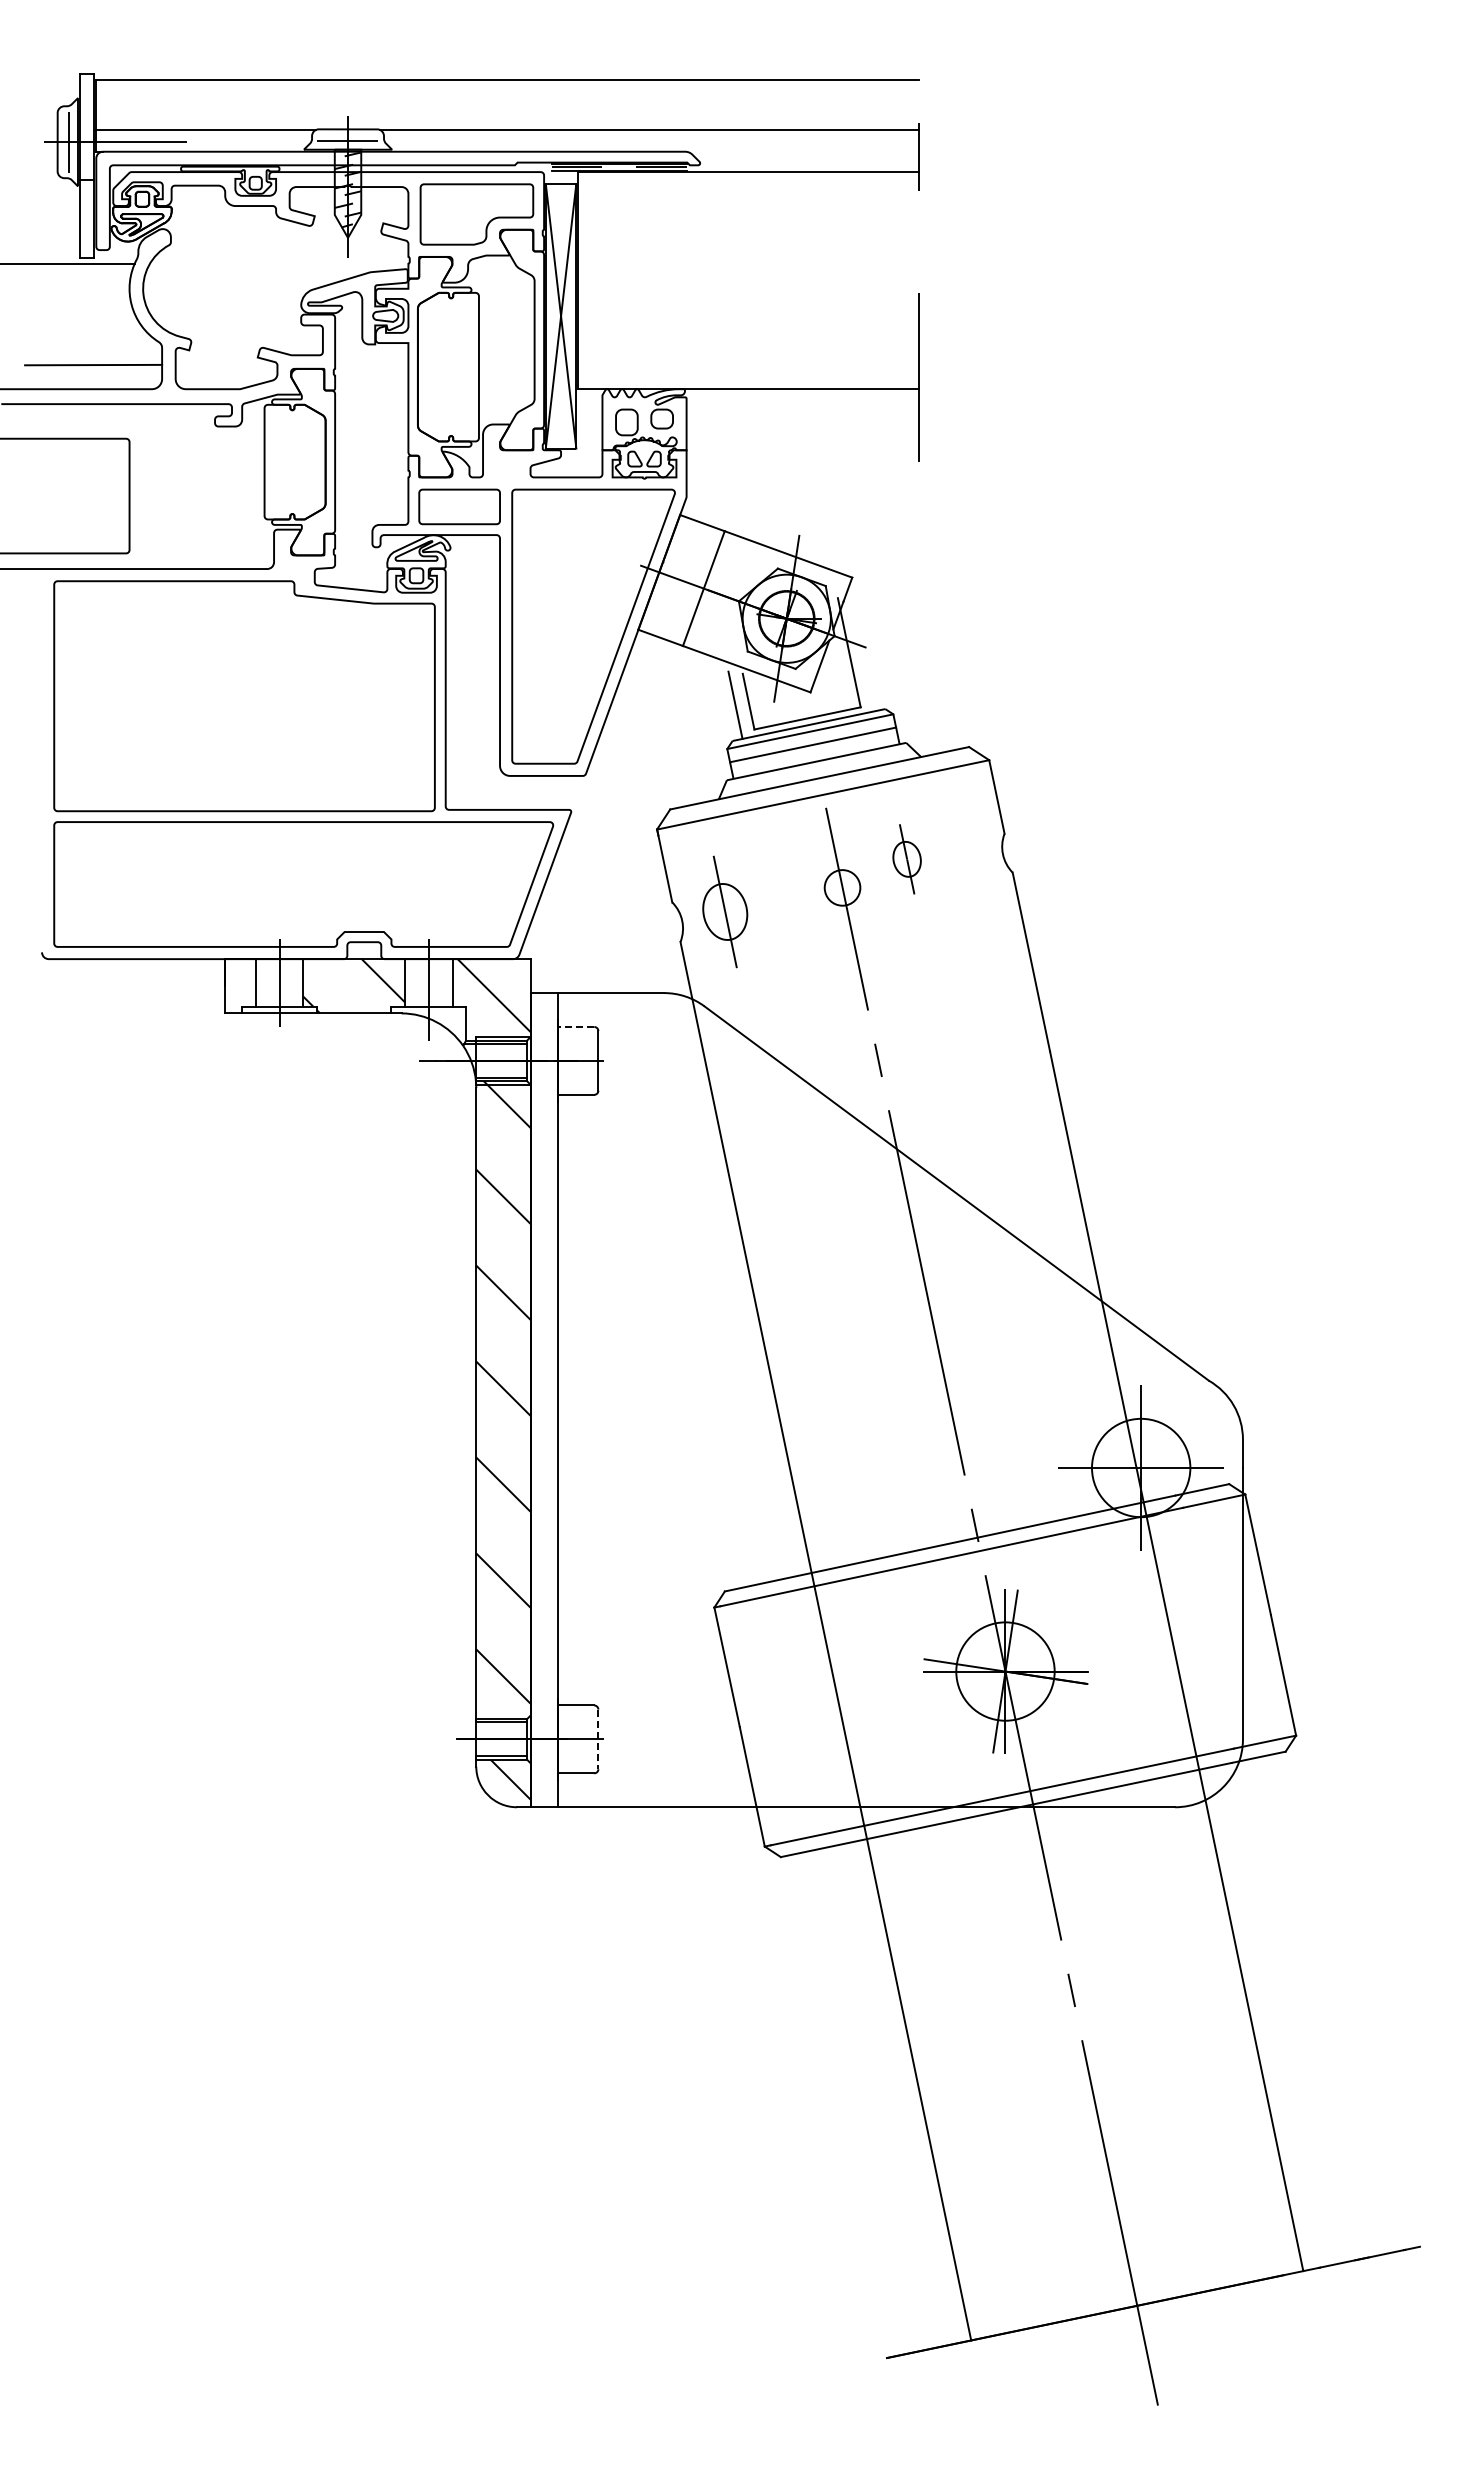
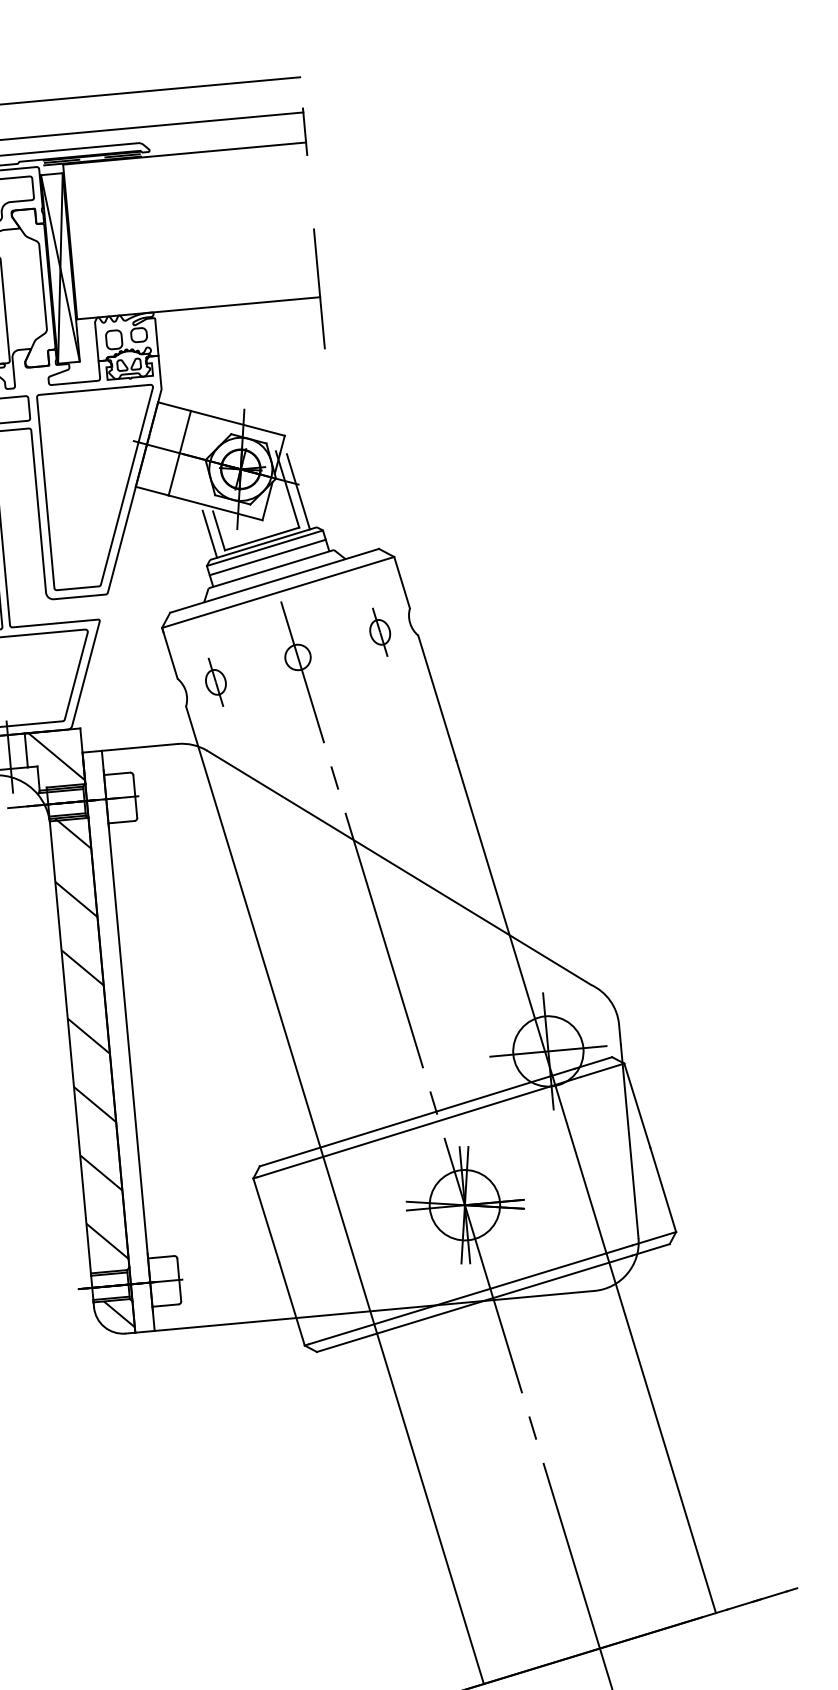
line: (863, 657) -> (298, 491), added
part: (906, 859) -> (379, 632), moved
part: (724, 912) -> (215, 682), size x0.62
line: (575, 1027) -> (116, 774), dashed -> solid
line: (598, 1739) -> (179, 1280), dashed -> solid

